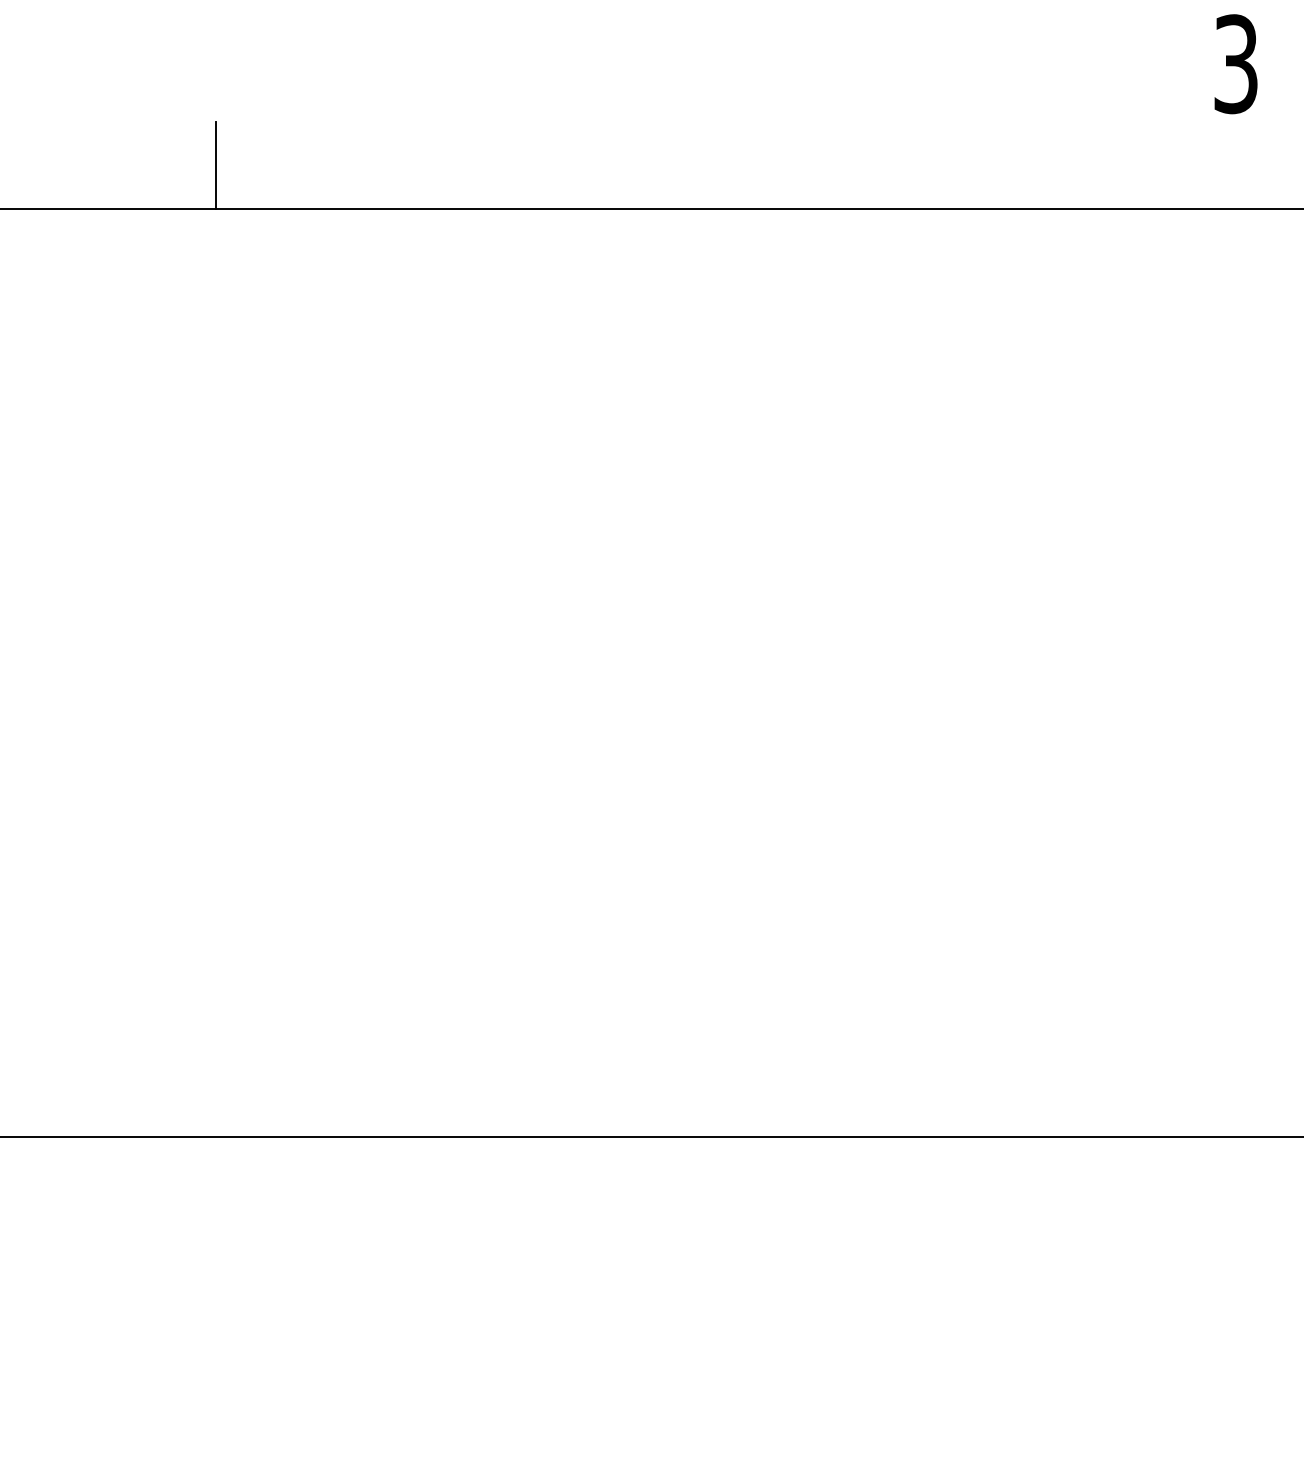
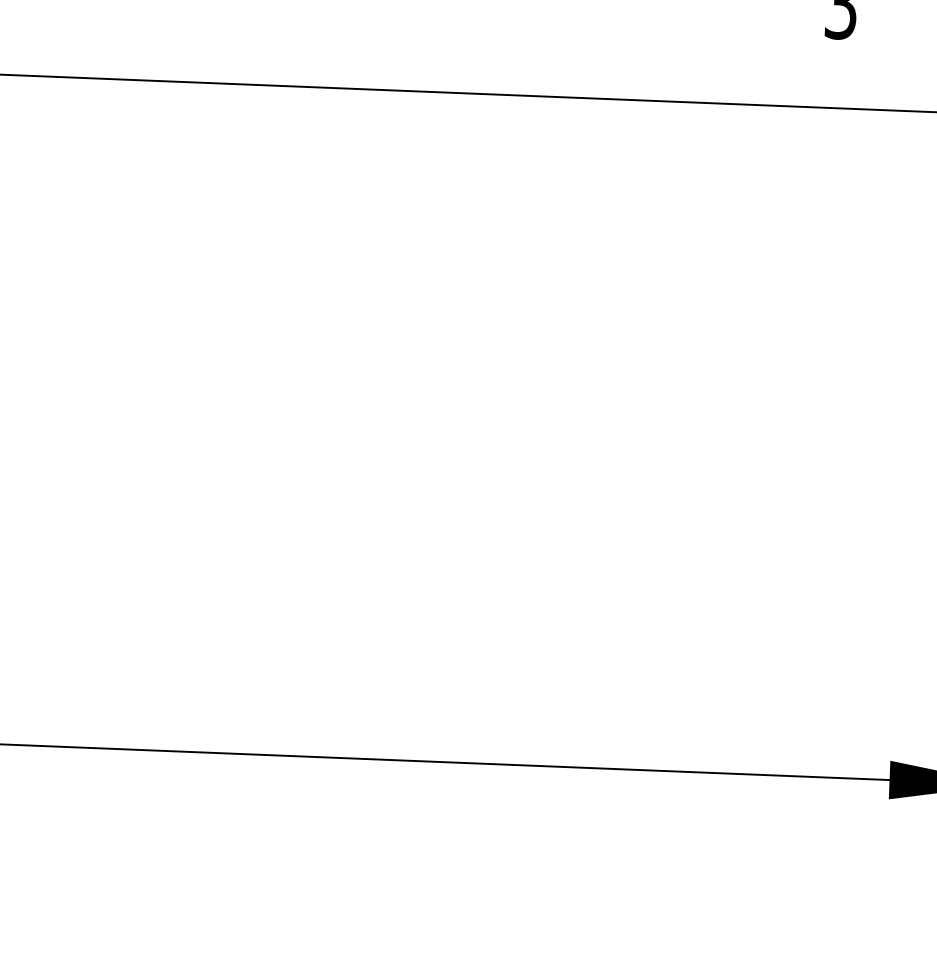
line: (216, 164) -> (103, 46), removed

